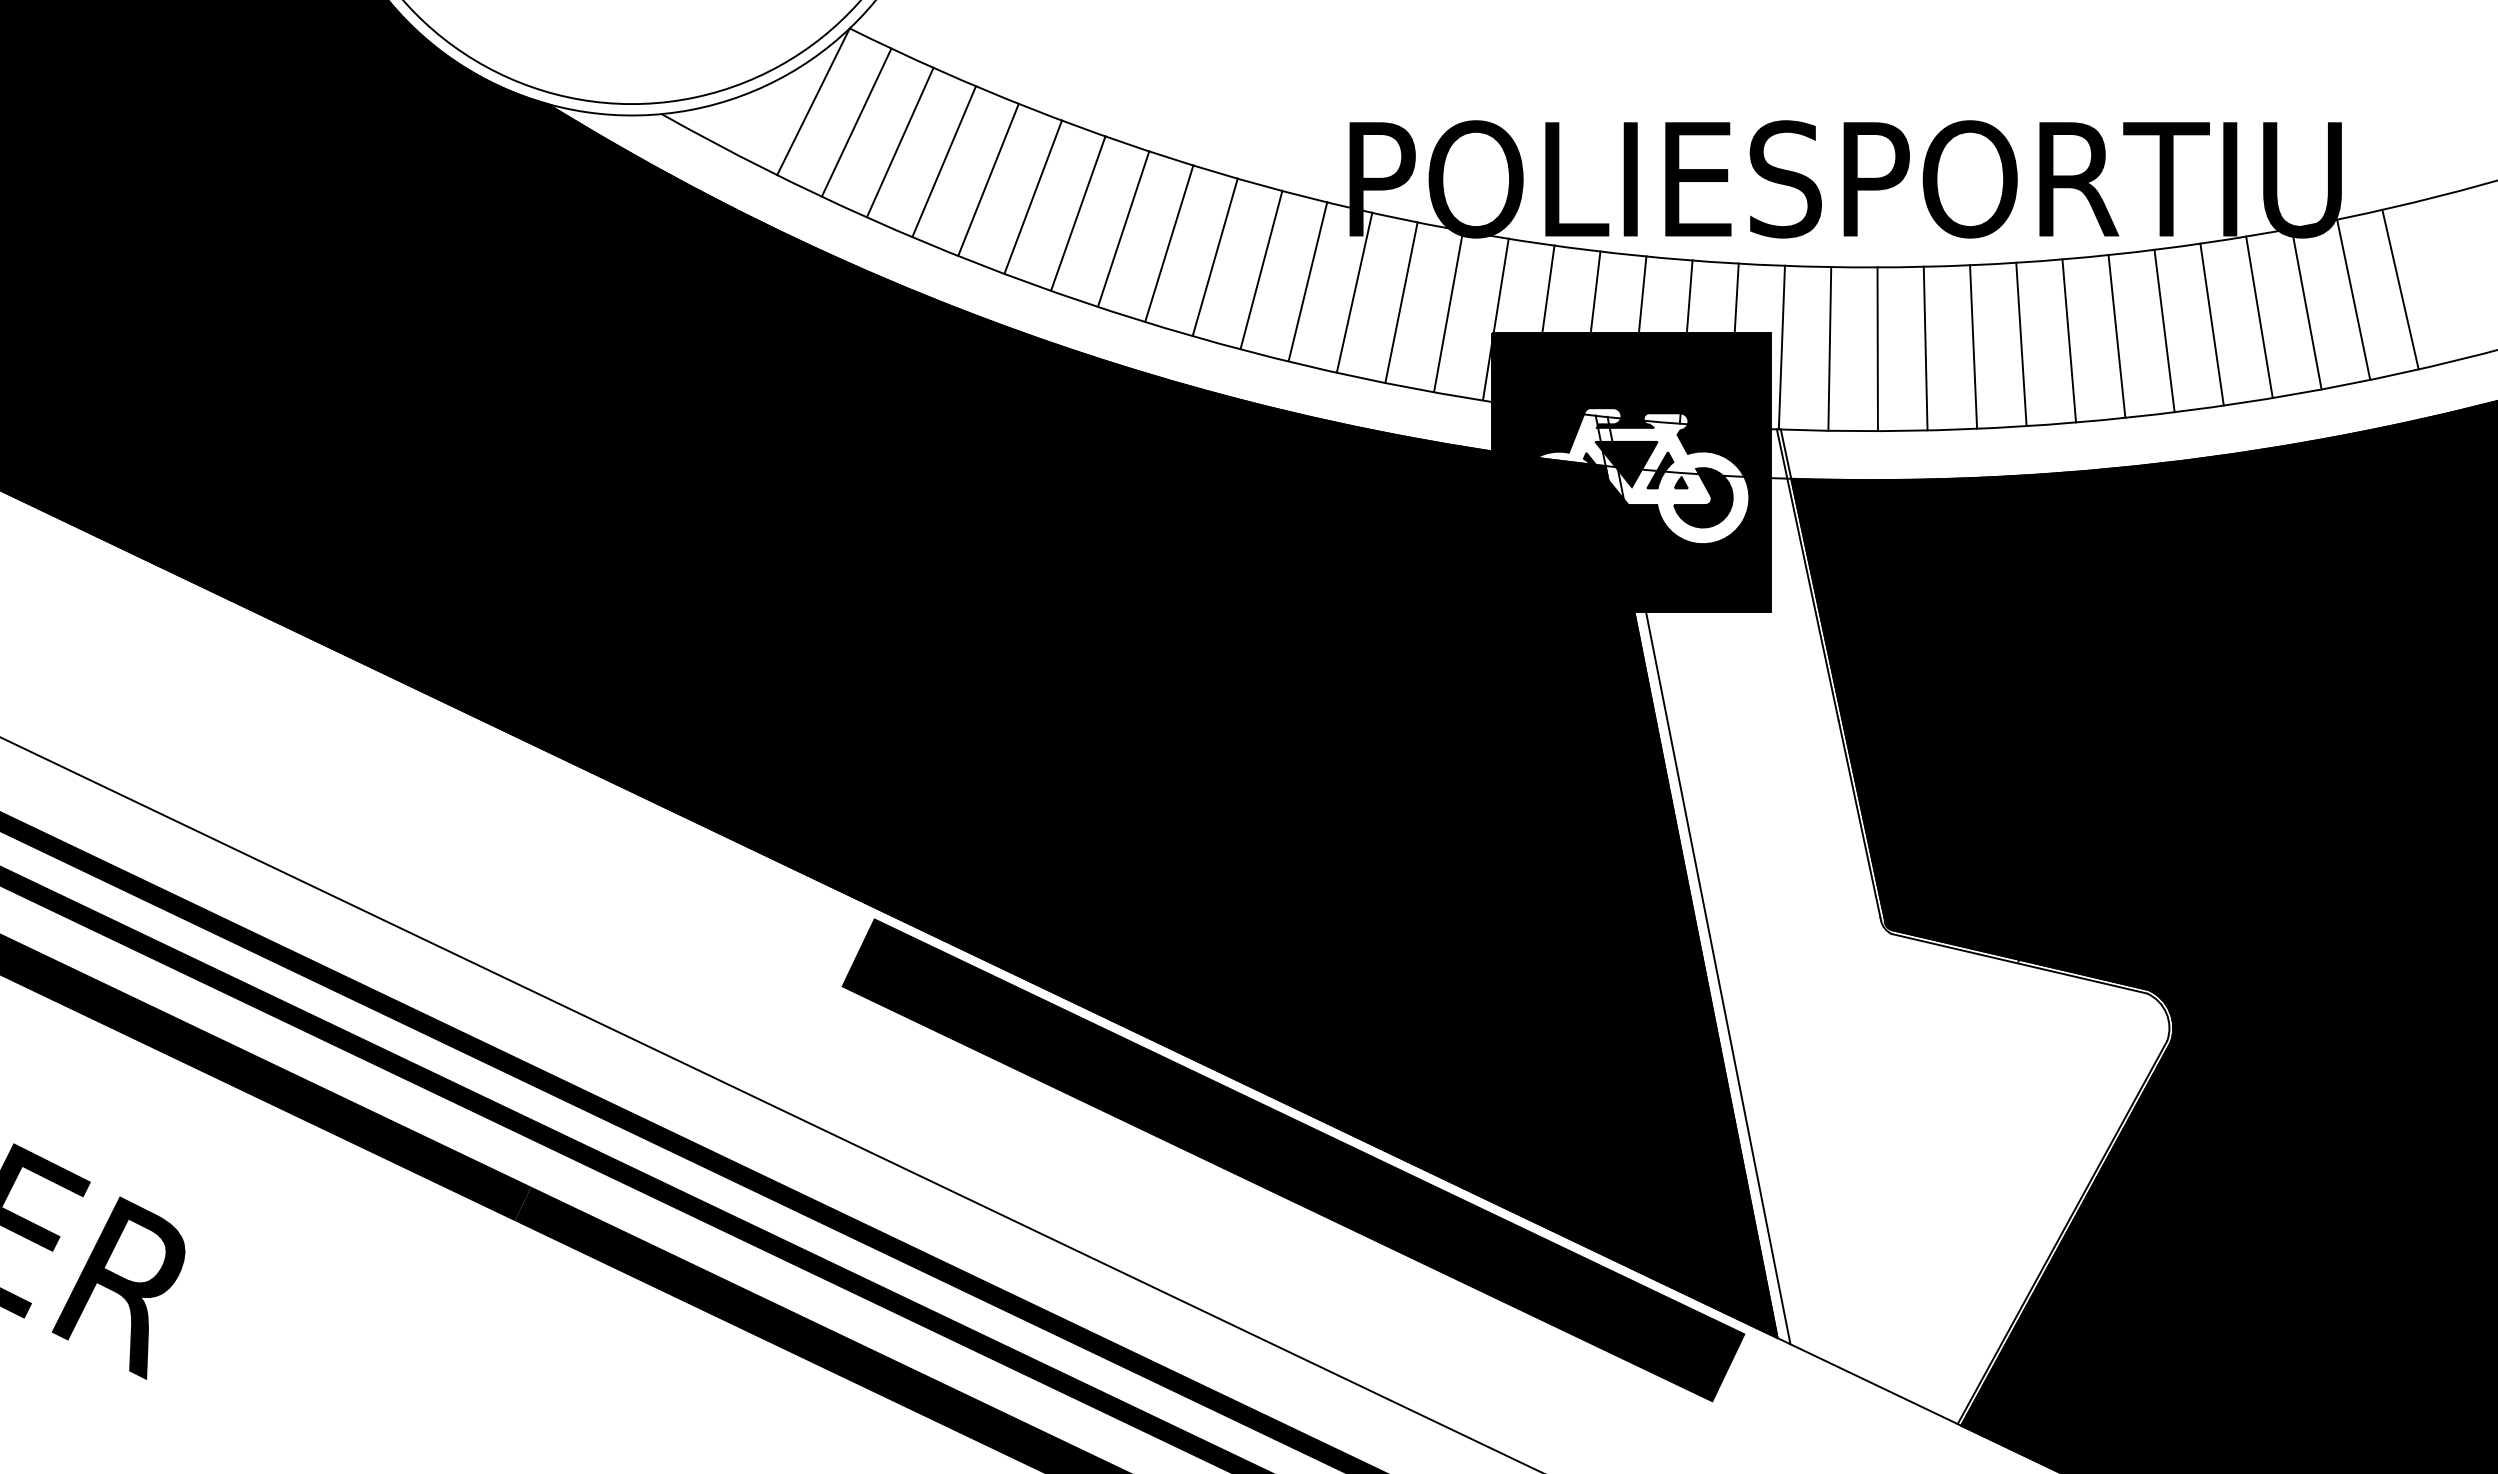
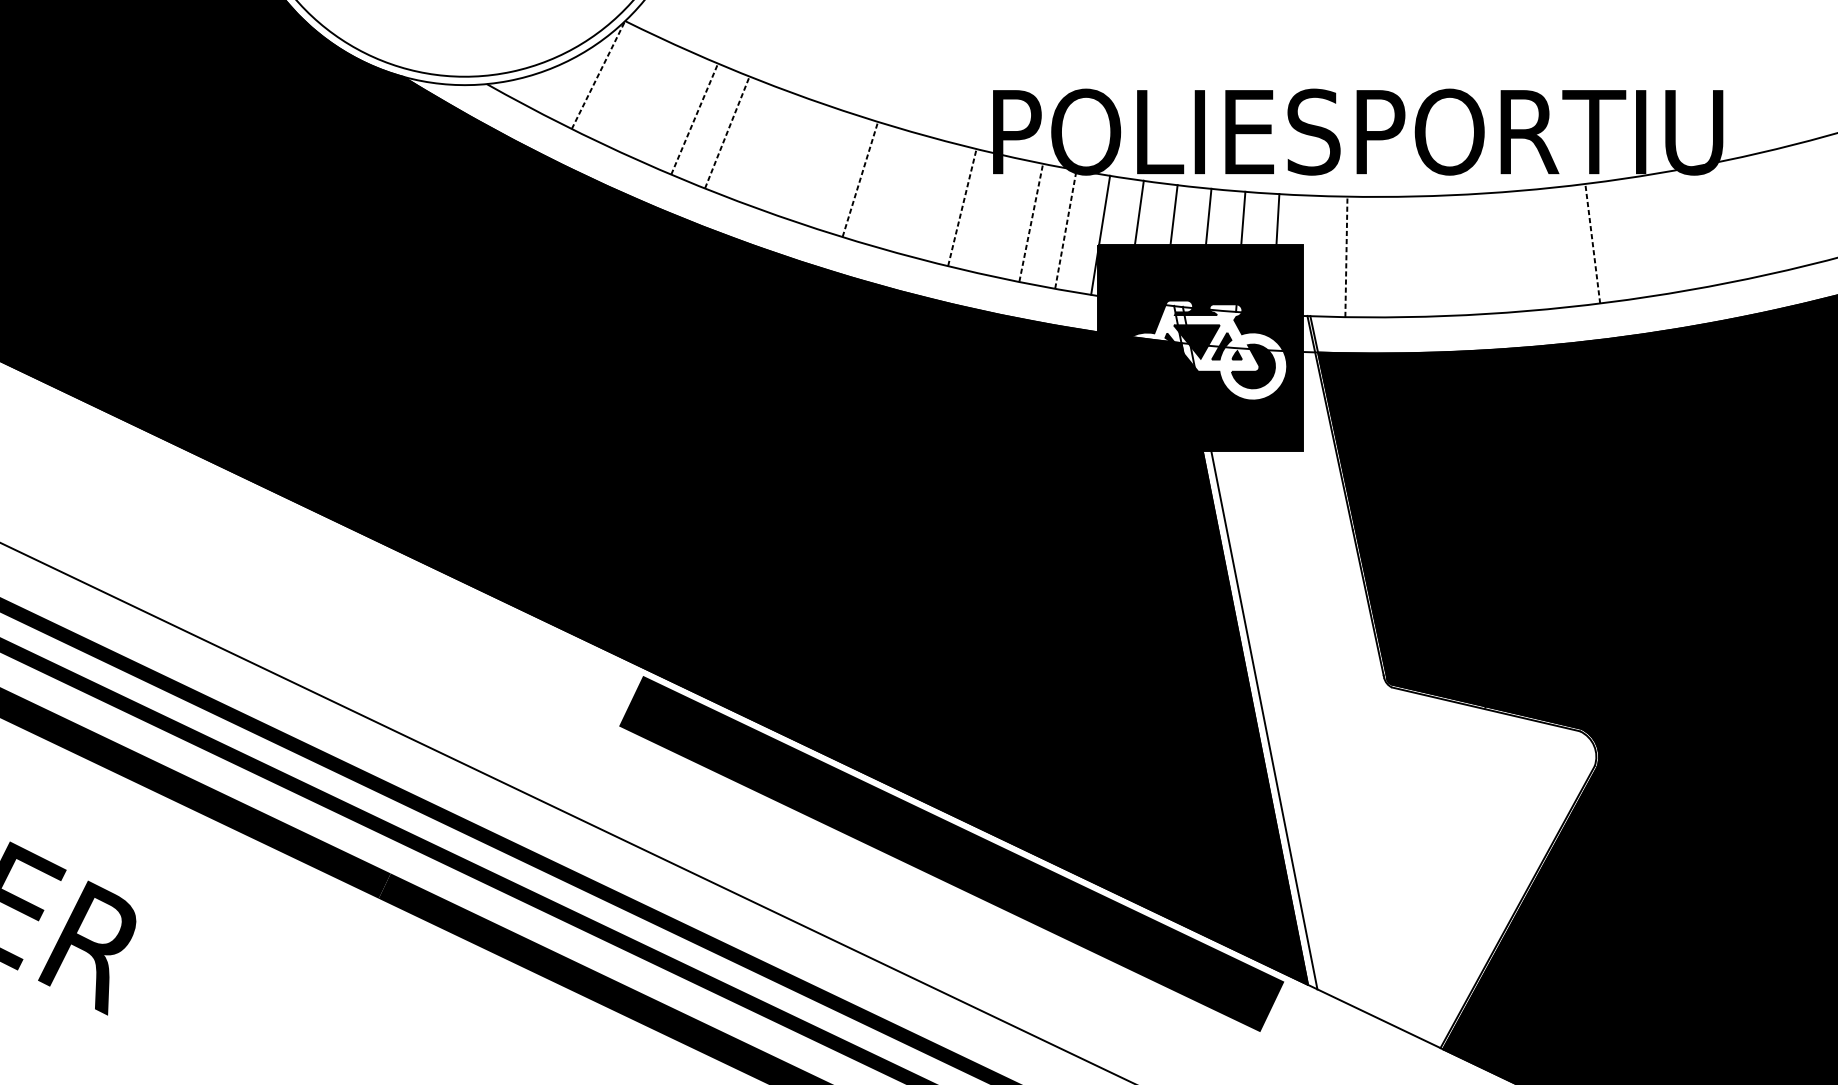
line: (813, 101) -> (598, 74), solid -> dashed
line: (856, 122) -> (630, 90), removed
line: (899, 142) -> (661, 105), removed
line: (944, 161) -> (694, 118), solid -> dashed
line: (988, 179) -> (727, 132), solid -> dashed
line: (1033, 196) -> (760, 144), removed
line: (1078, 213) -> (793, 157), removed
line: (1123, 228) -> (826, 168), removed
line: (1169, 243) -> (860, 179), solid -> dashed
line: (1214, 256) -> (893, 188), removed
line: (1261, 269) -> (928, 198), removed
line: (1307, 281) -> (962, 207), solid -> dashed
line: (2400, 289) -> (1766, 213), removed
line: (1354, 292) -> (996, 215), removed
line: (2353, 299) -> (1731, 220), removed
line: (1401, 302) -> (1031, 222), solid -> dashed
line: (2306, 308) -> (1697, 227), removed
line: (1448, 311) -> (1065, 229), solid -> dashed
line: (2259, 317) -> (1662, 233), removed
line: (2211, 324) -> (1627, 238), removed
line: (2164, 331) -> (1592, 244), solid -> dashed
line: (2116, 336) -> (1557, 247), removed
line: (2069, 340) -> (1522, 250), removed
line: (2021, 344) -> (1487, 253), removed
line: (1973, 346) -> (1452, 255), removed
line: (1781, 347) -> (1310, 255), removed
line: (1829, 348) -> (1346, 256), solid -> dashed
line: (1877, 348) -> (1381, 256), removed
line: (1925, 348) -> (1416, 256), removed

